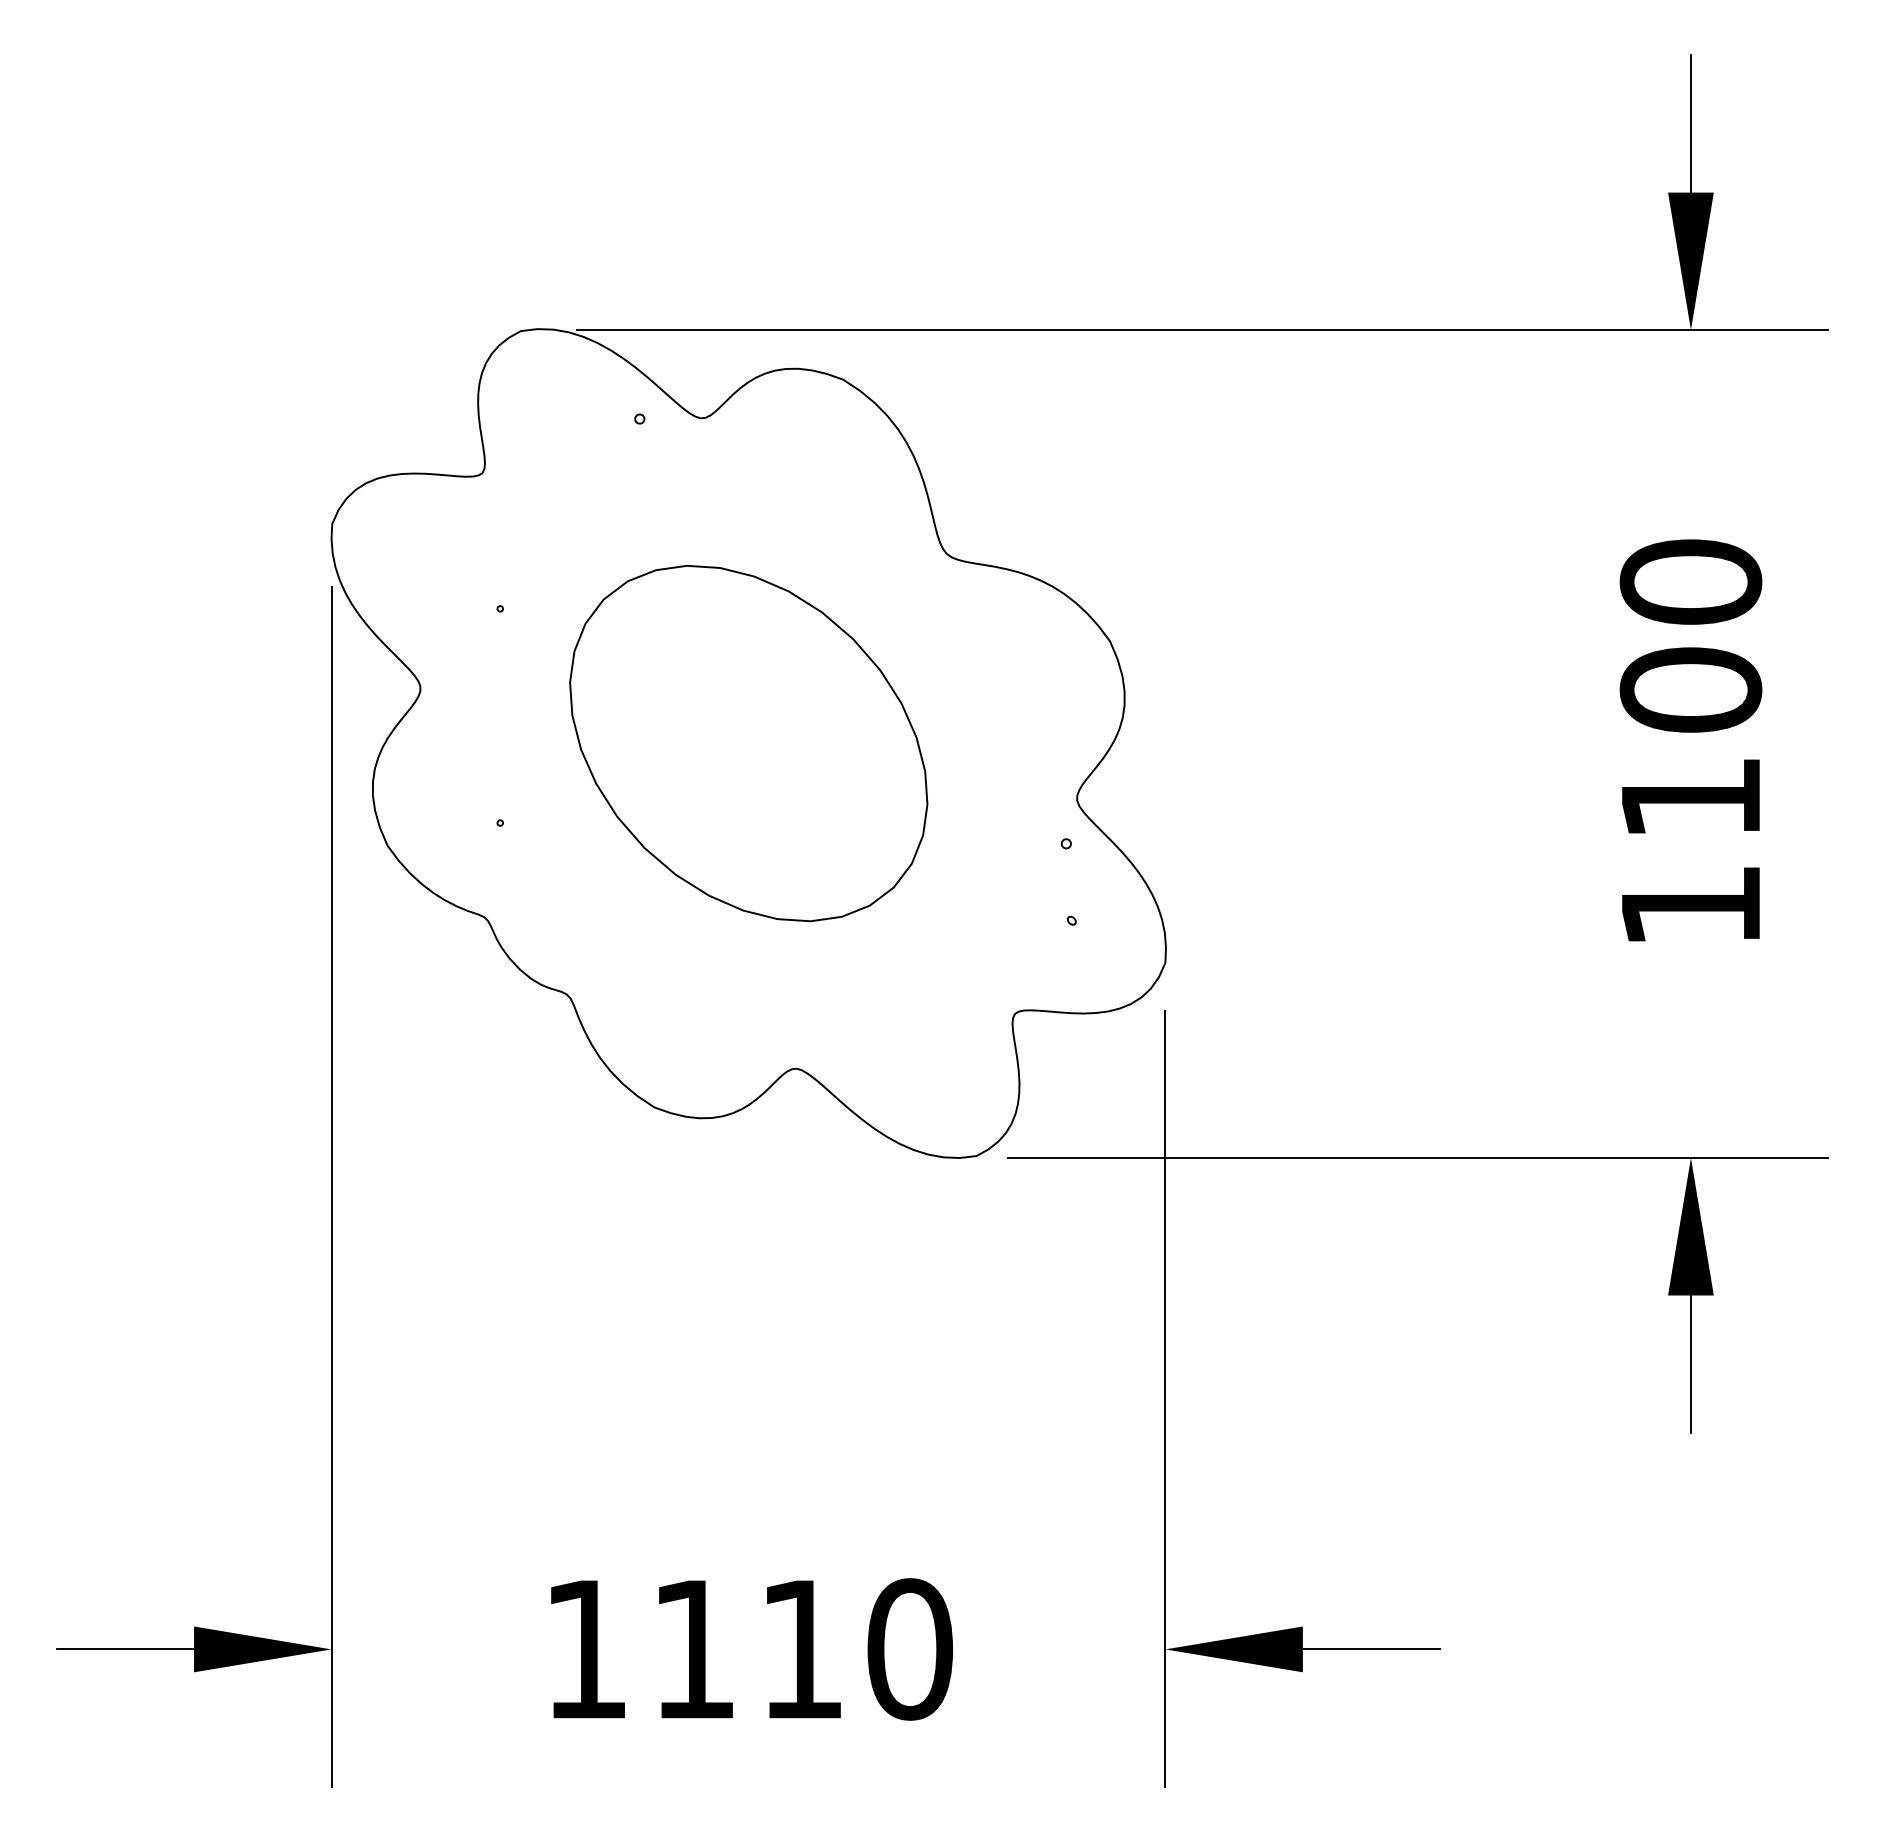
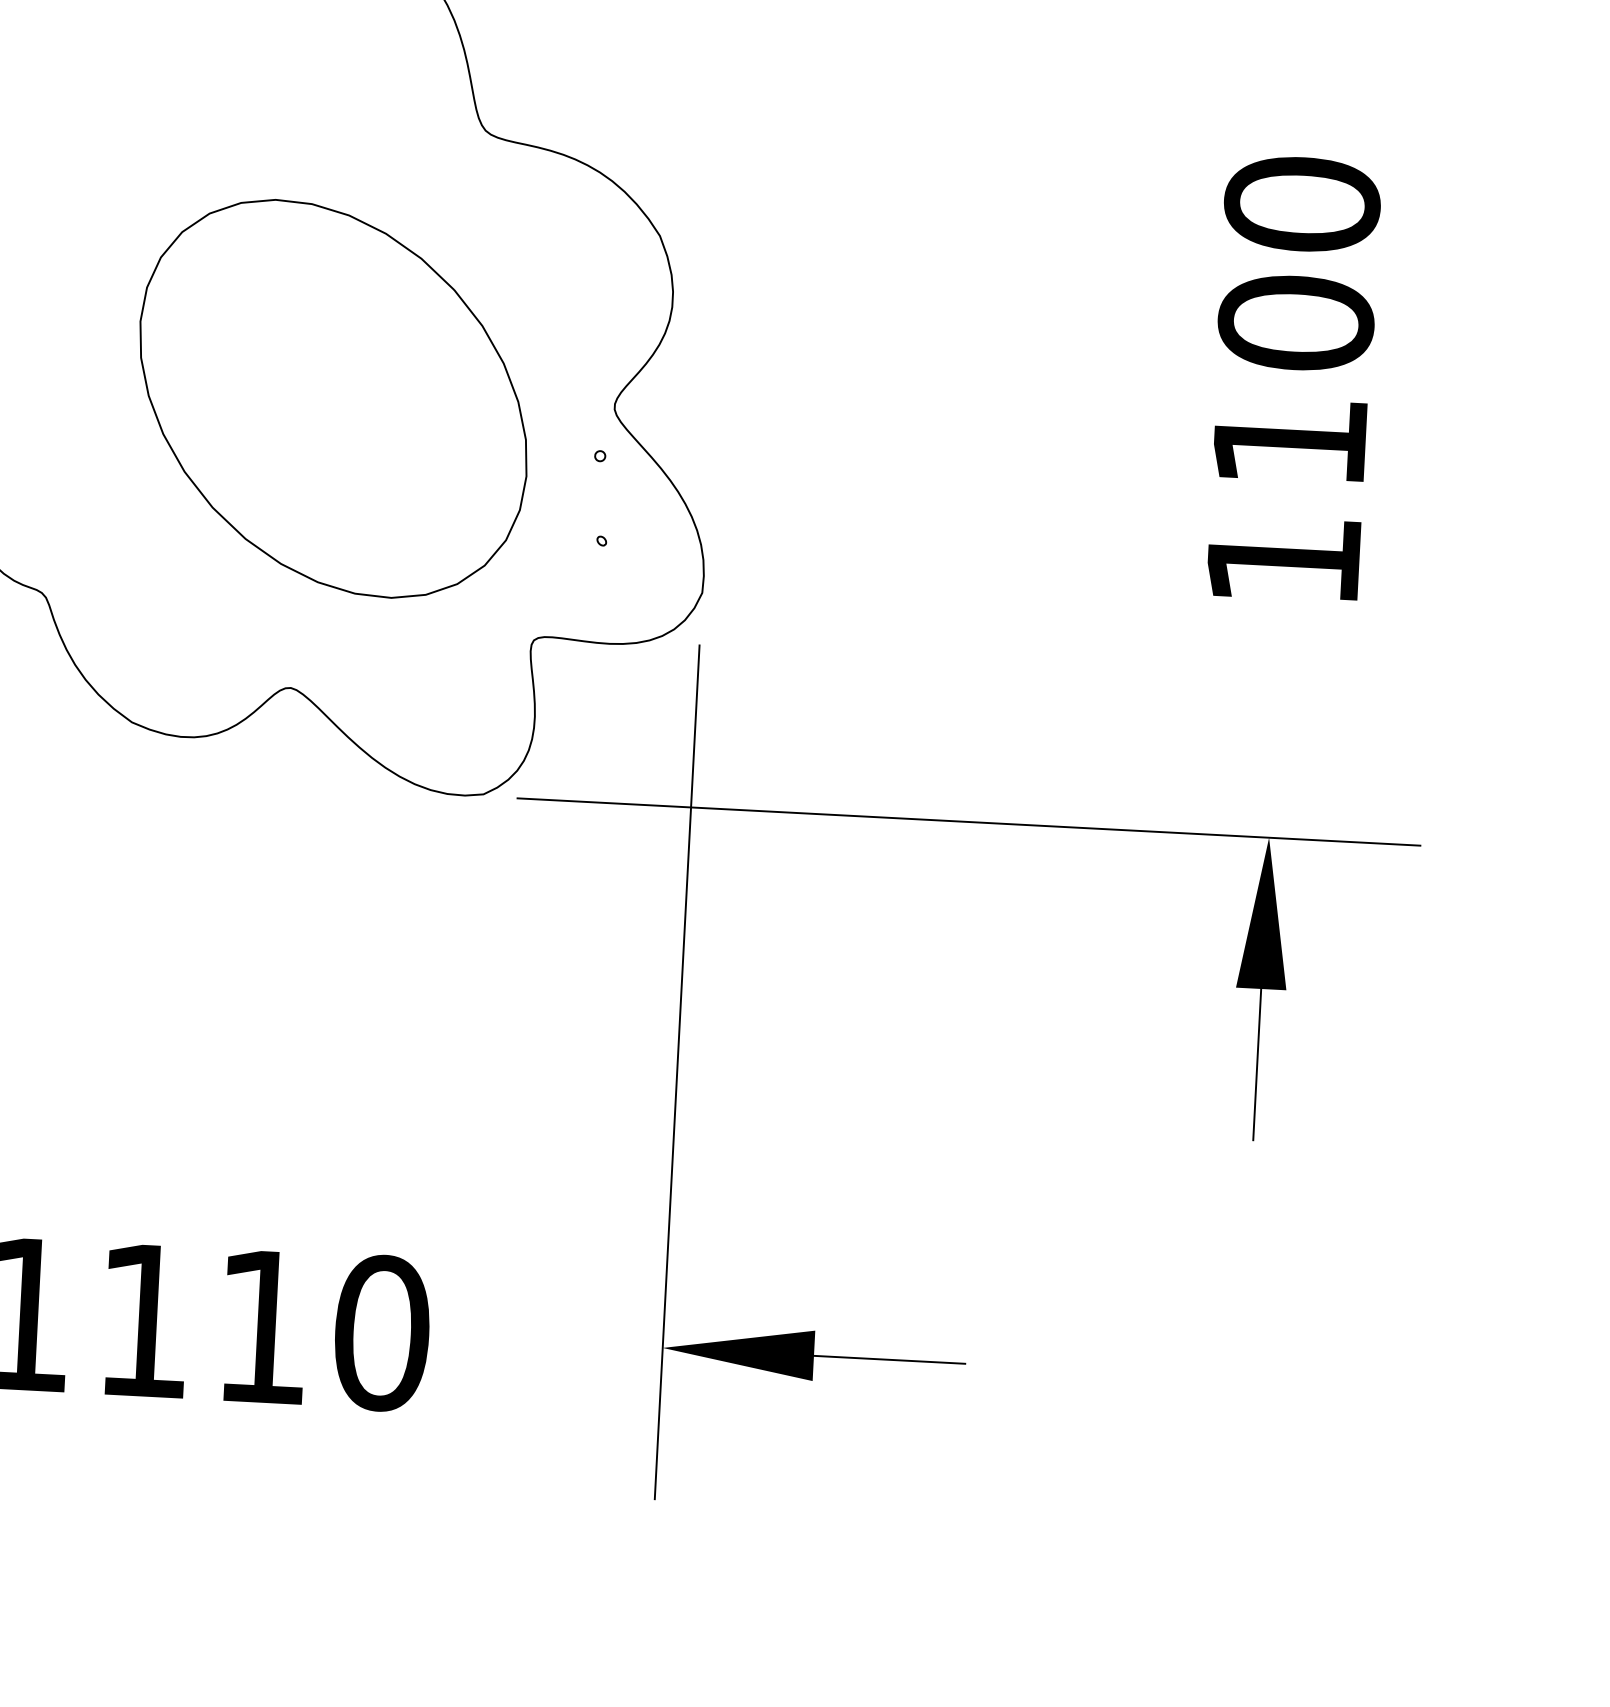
part: (748, 743) -> (333, 398), moved

